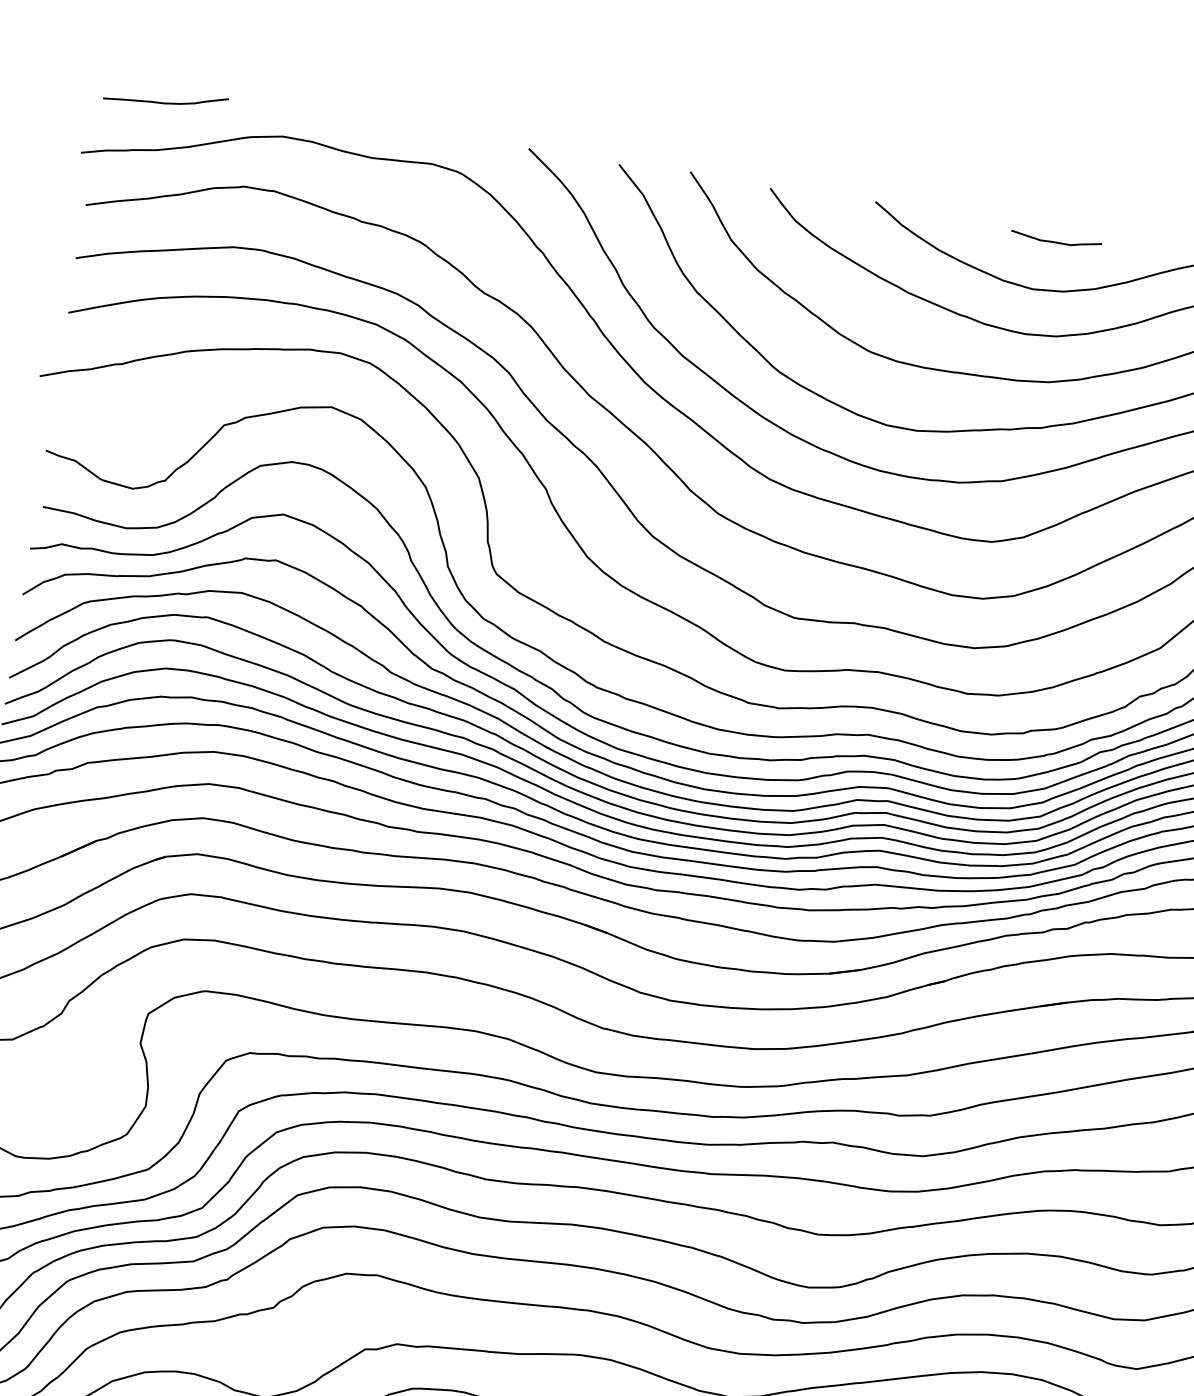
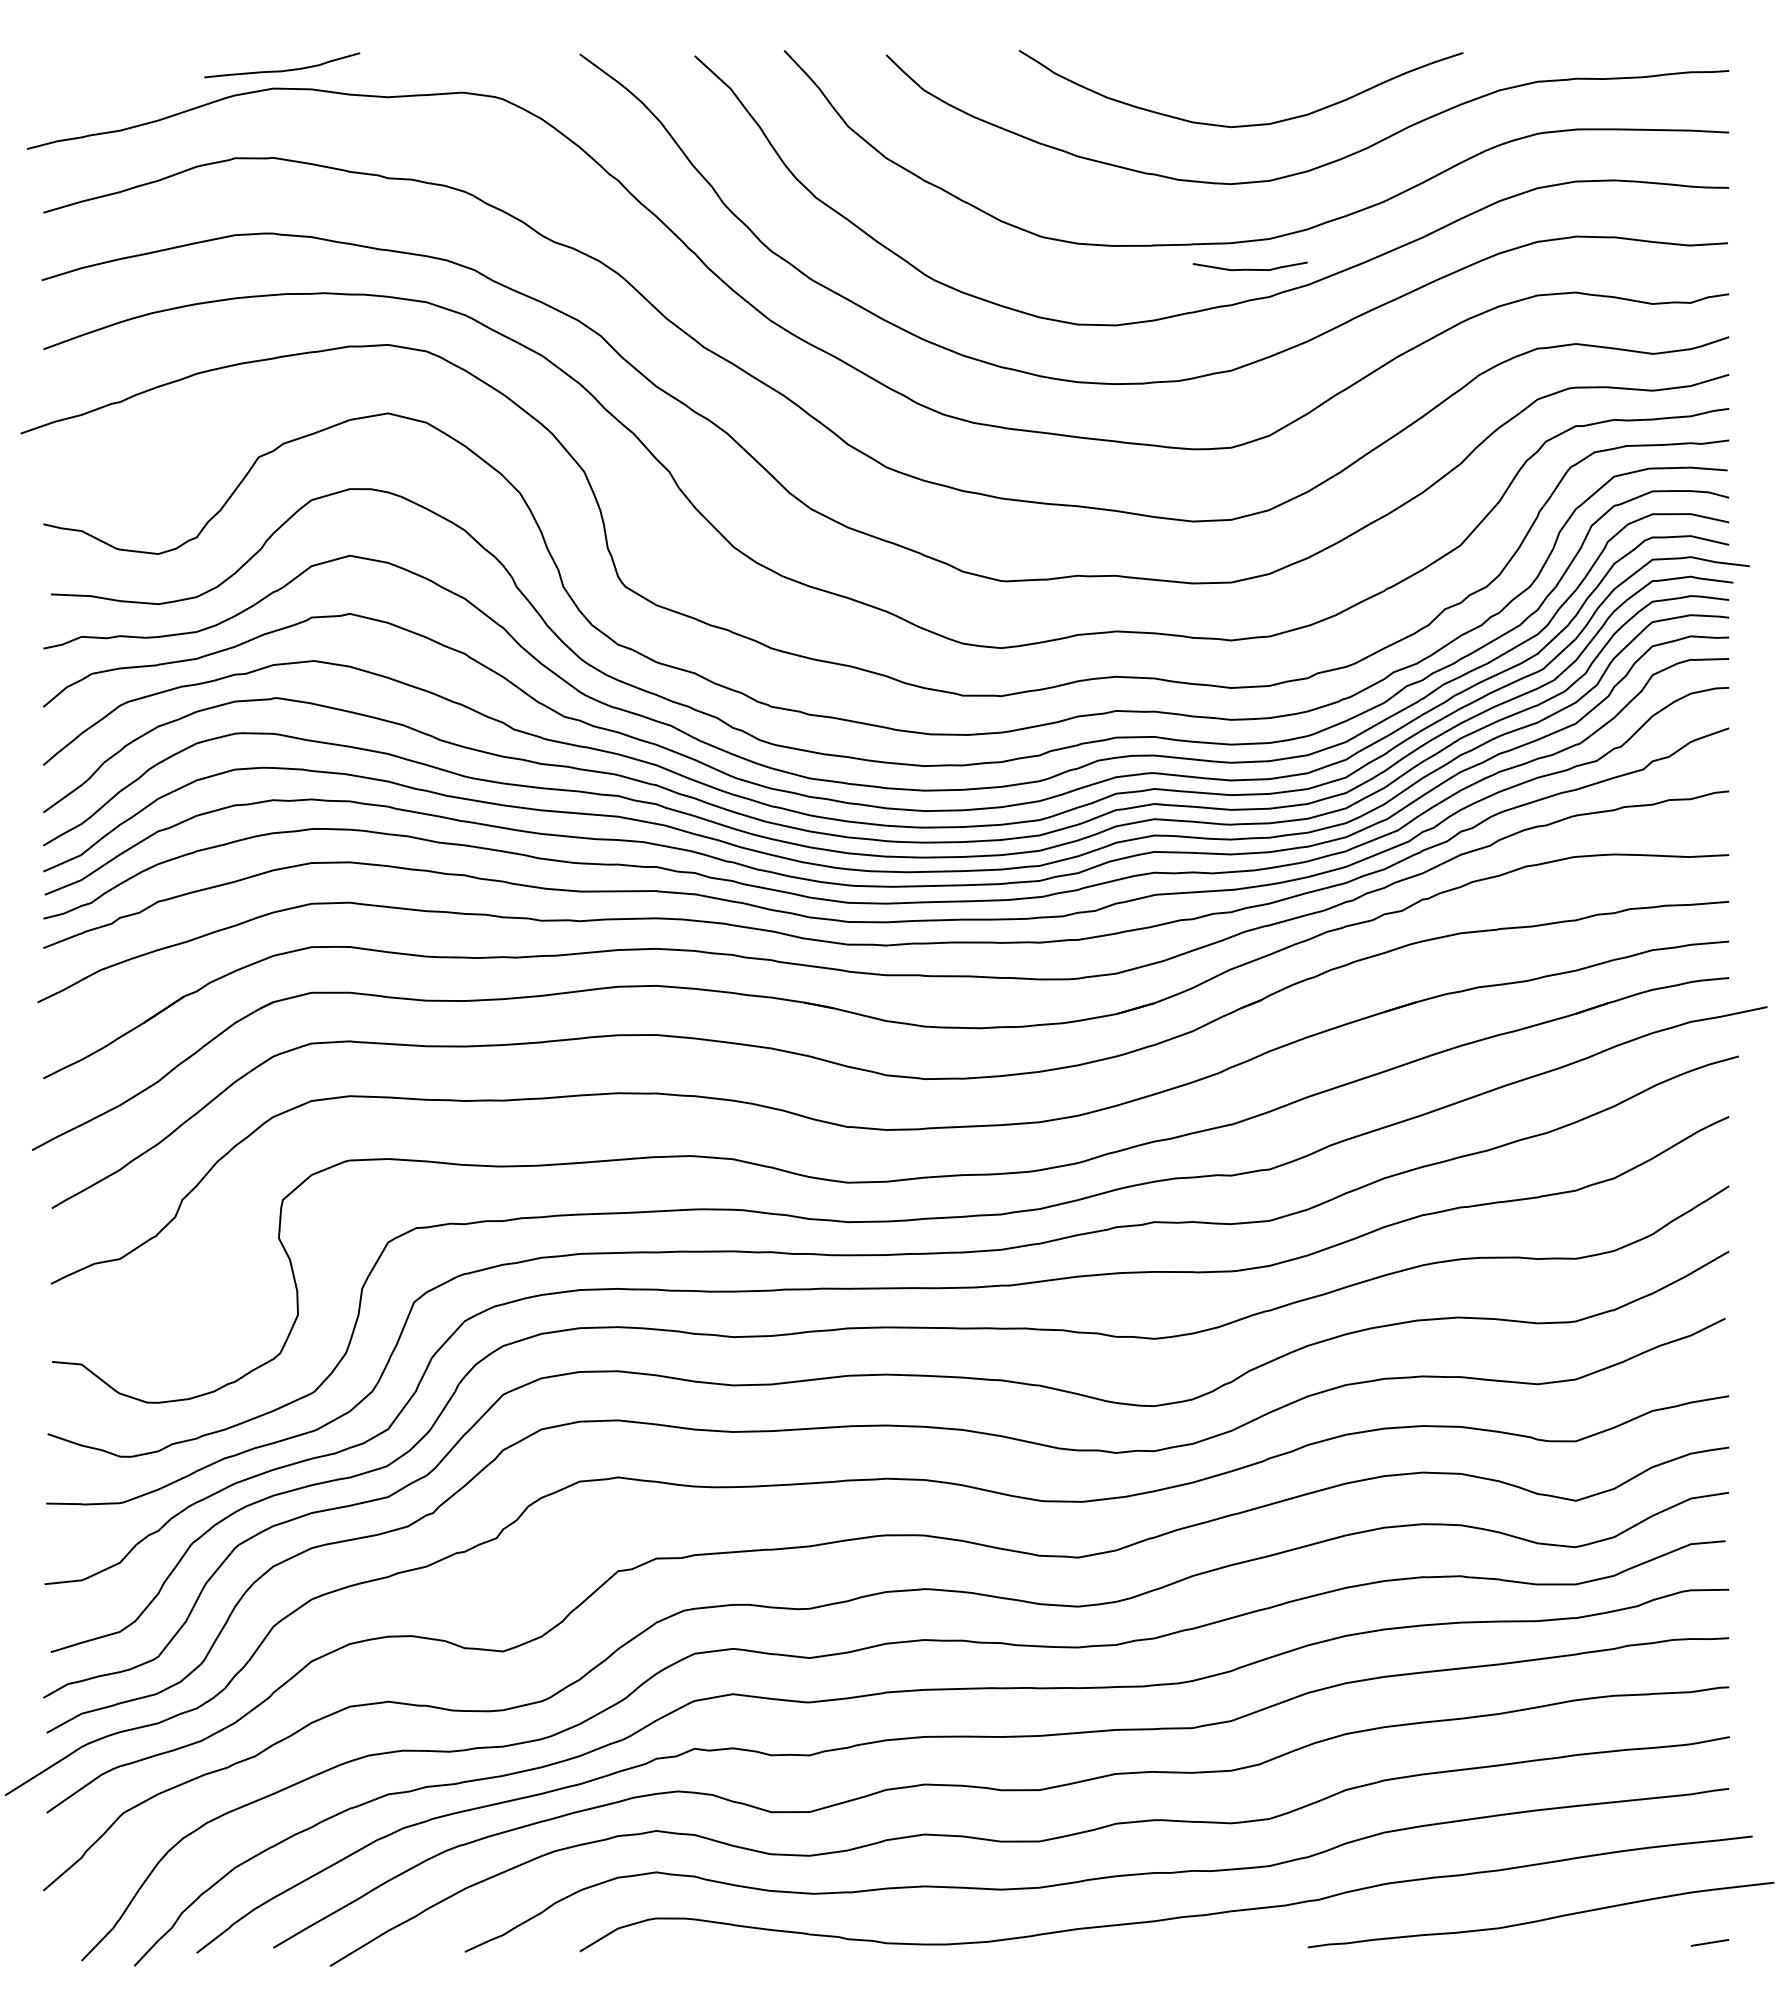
curve: (167, 102) -> (285, 69), moved
curve: (1055, 241) -> (1249, 268), moved

